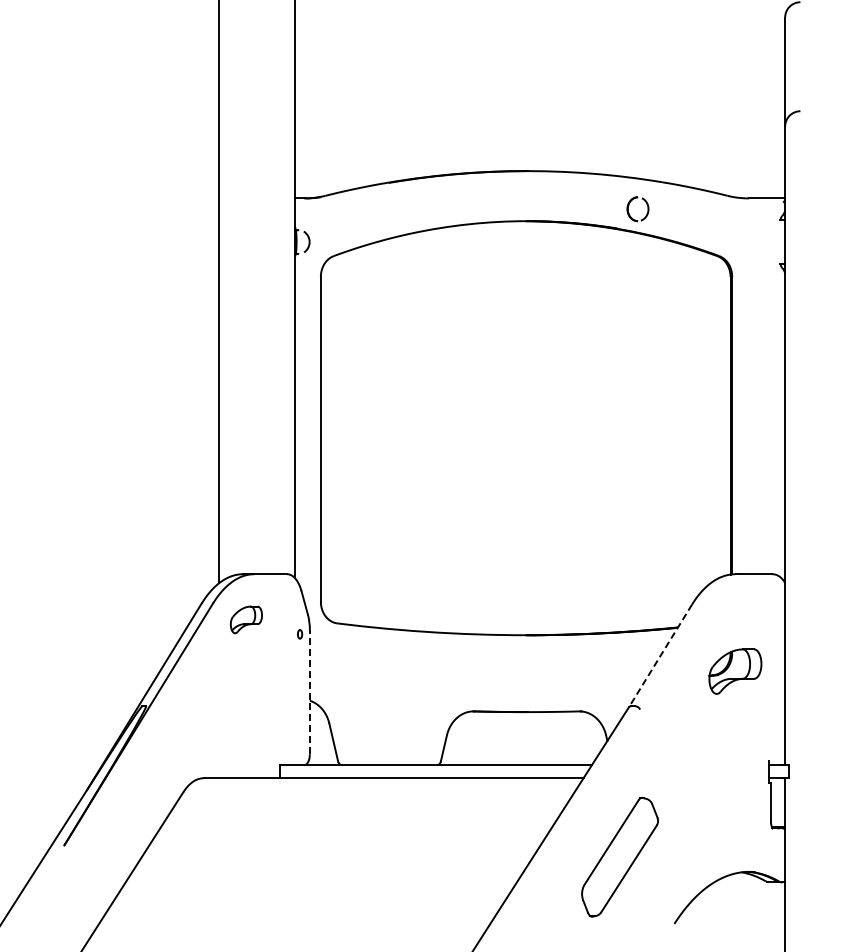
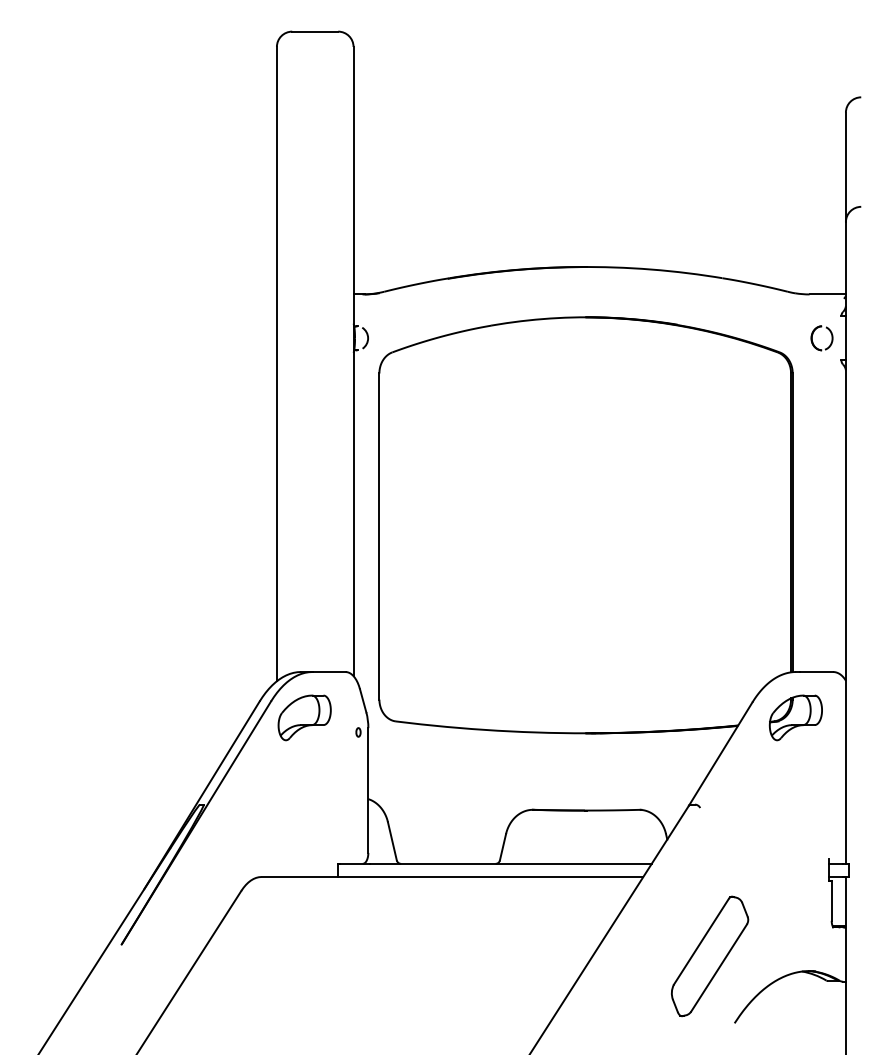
part: (629, 212) -> (813, 341), moved
part: (246, 619) -> (304, 717), size x1.67
line: (660, 656) -> (720, 754), dashed -> solid
part: (734, 671) -> (795, 717), moved
line: (310, 692) -> (368, 790), dashed -> solid
part: (620, 857) -> (710, 956), moved

